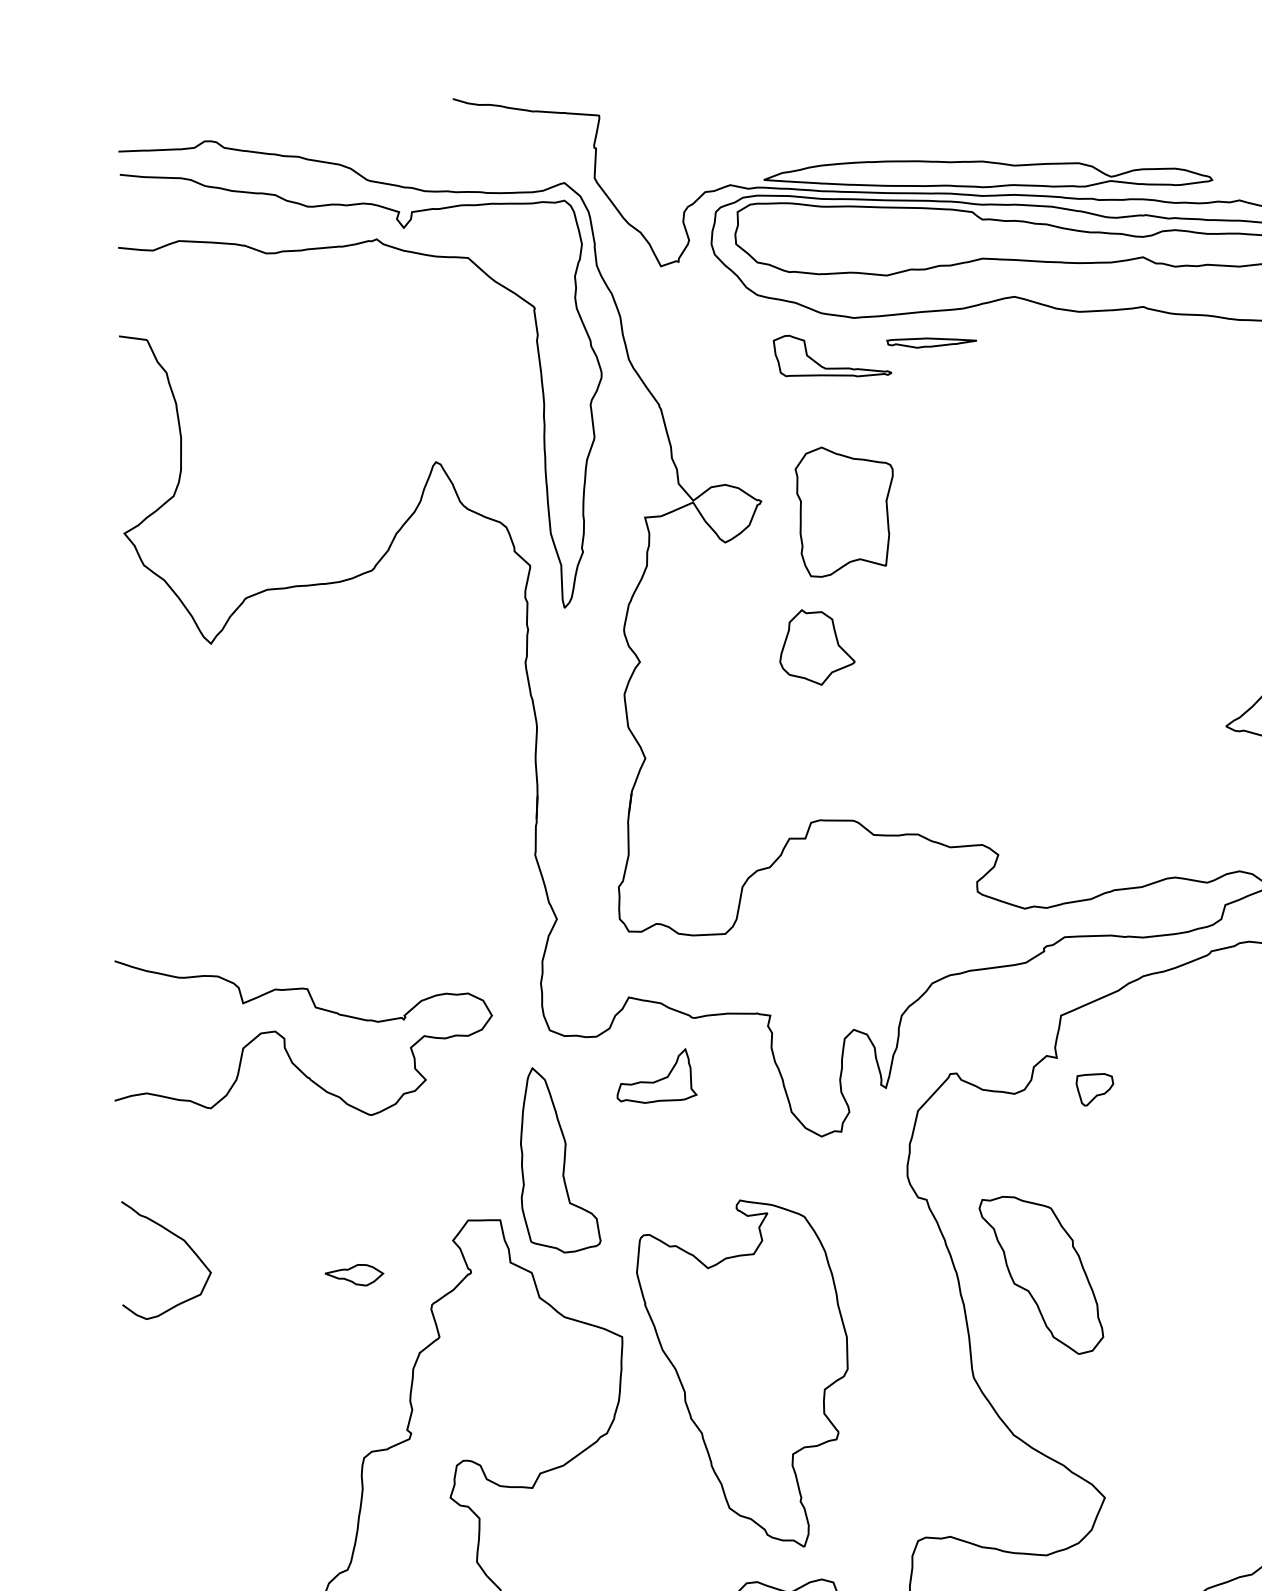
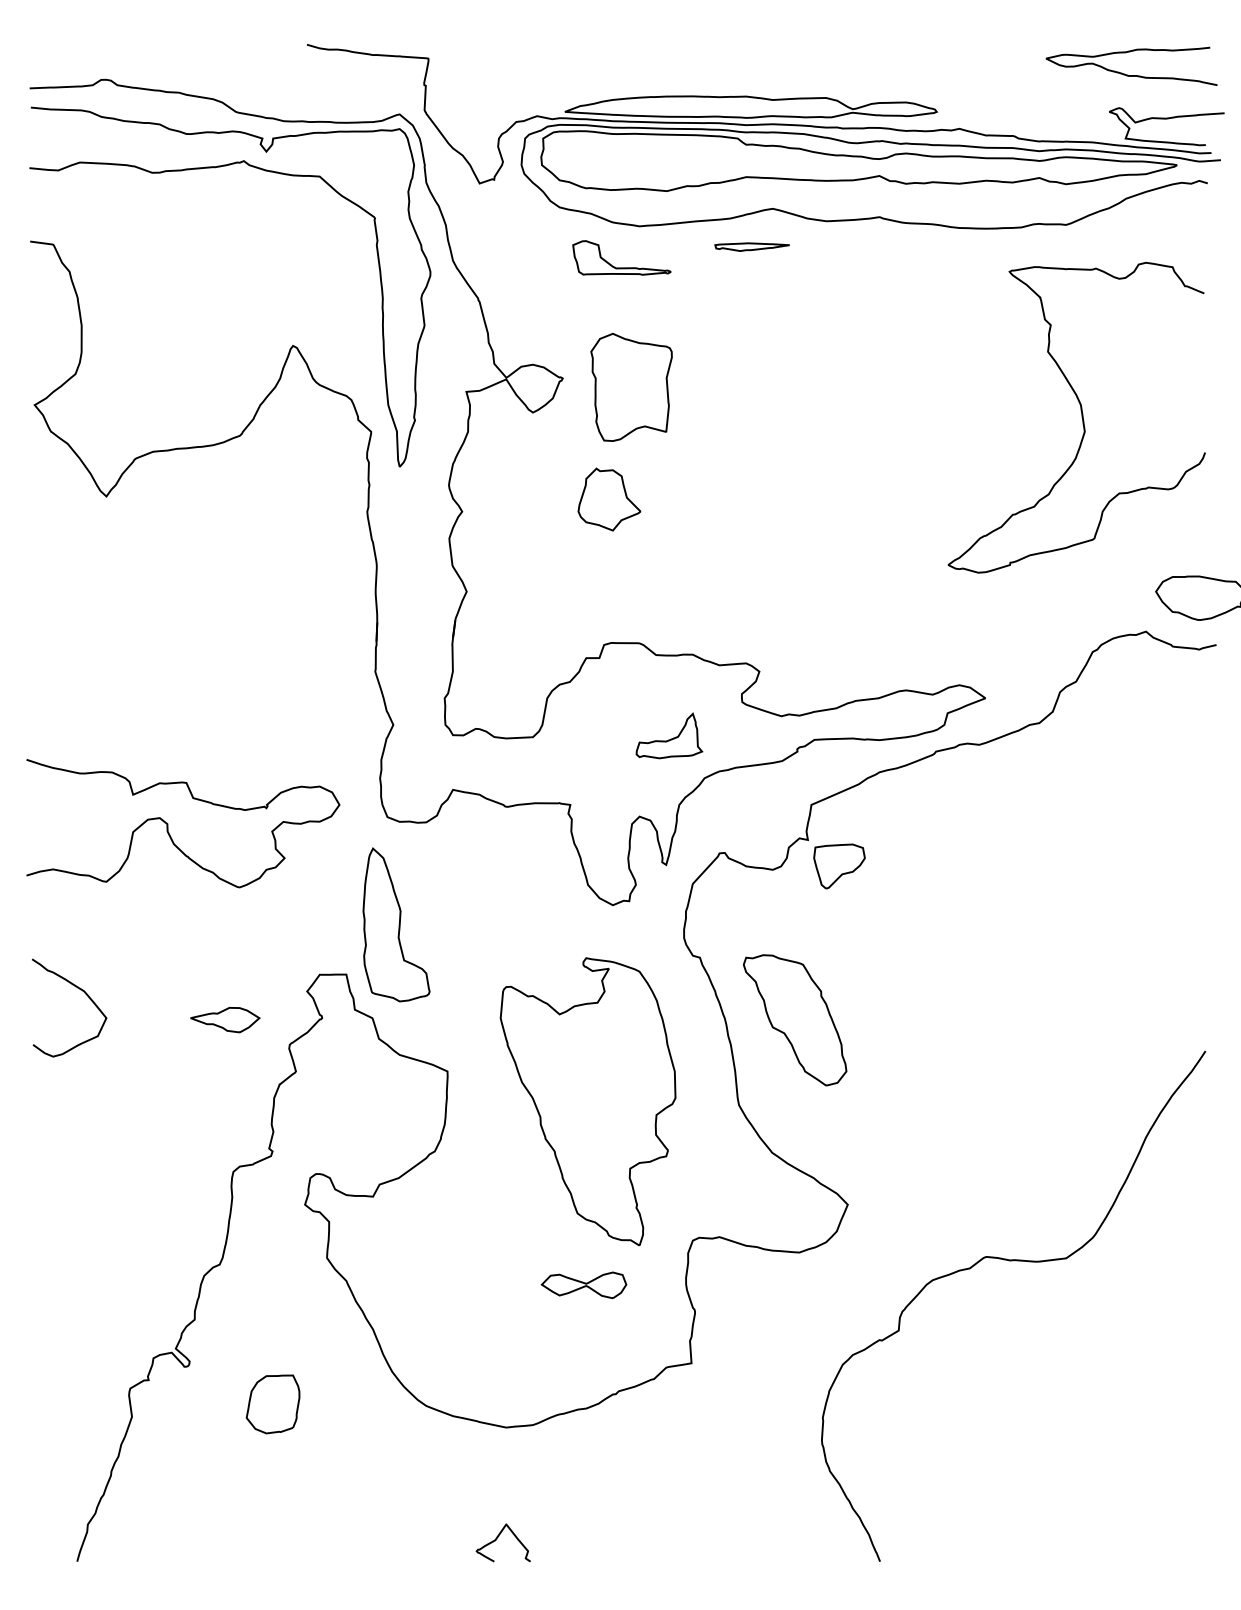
part: (930, 342) -> (751, 246), moved
part: (657, 1075) -> (669, 735), moved
part: (1094, 1089) -> (839, 866), size x1.67
part: (354, 1275) -> (225, 1020), size x1.43
part: (741, 1373) -> (587, 1101), moved

